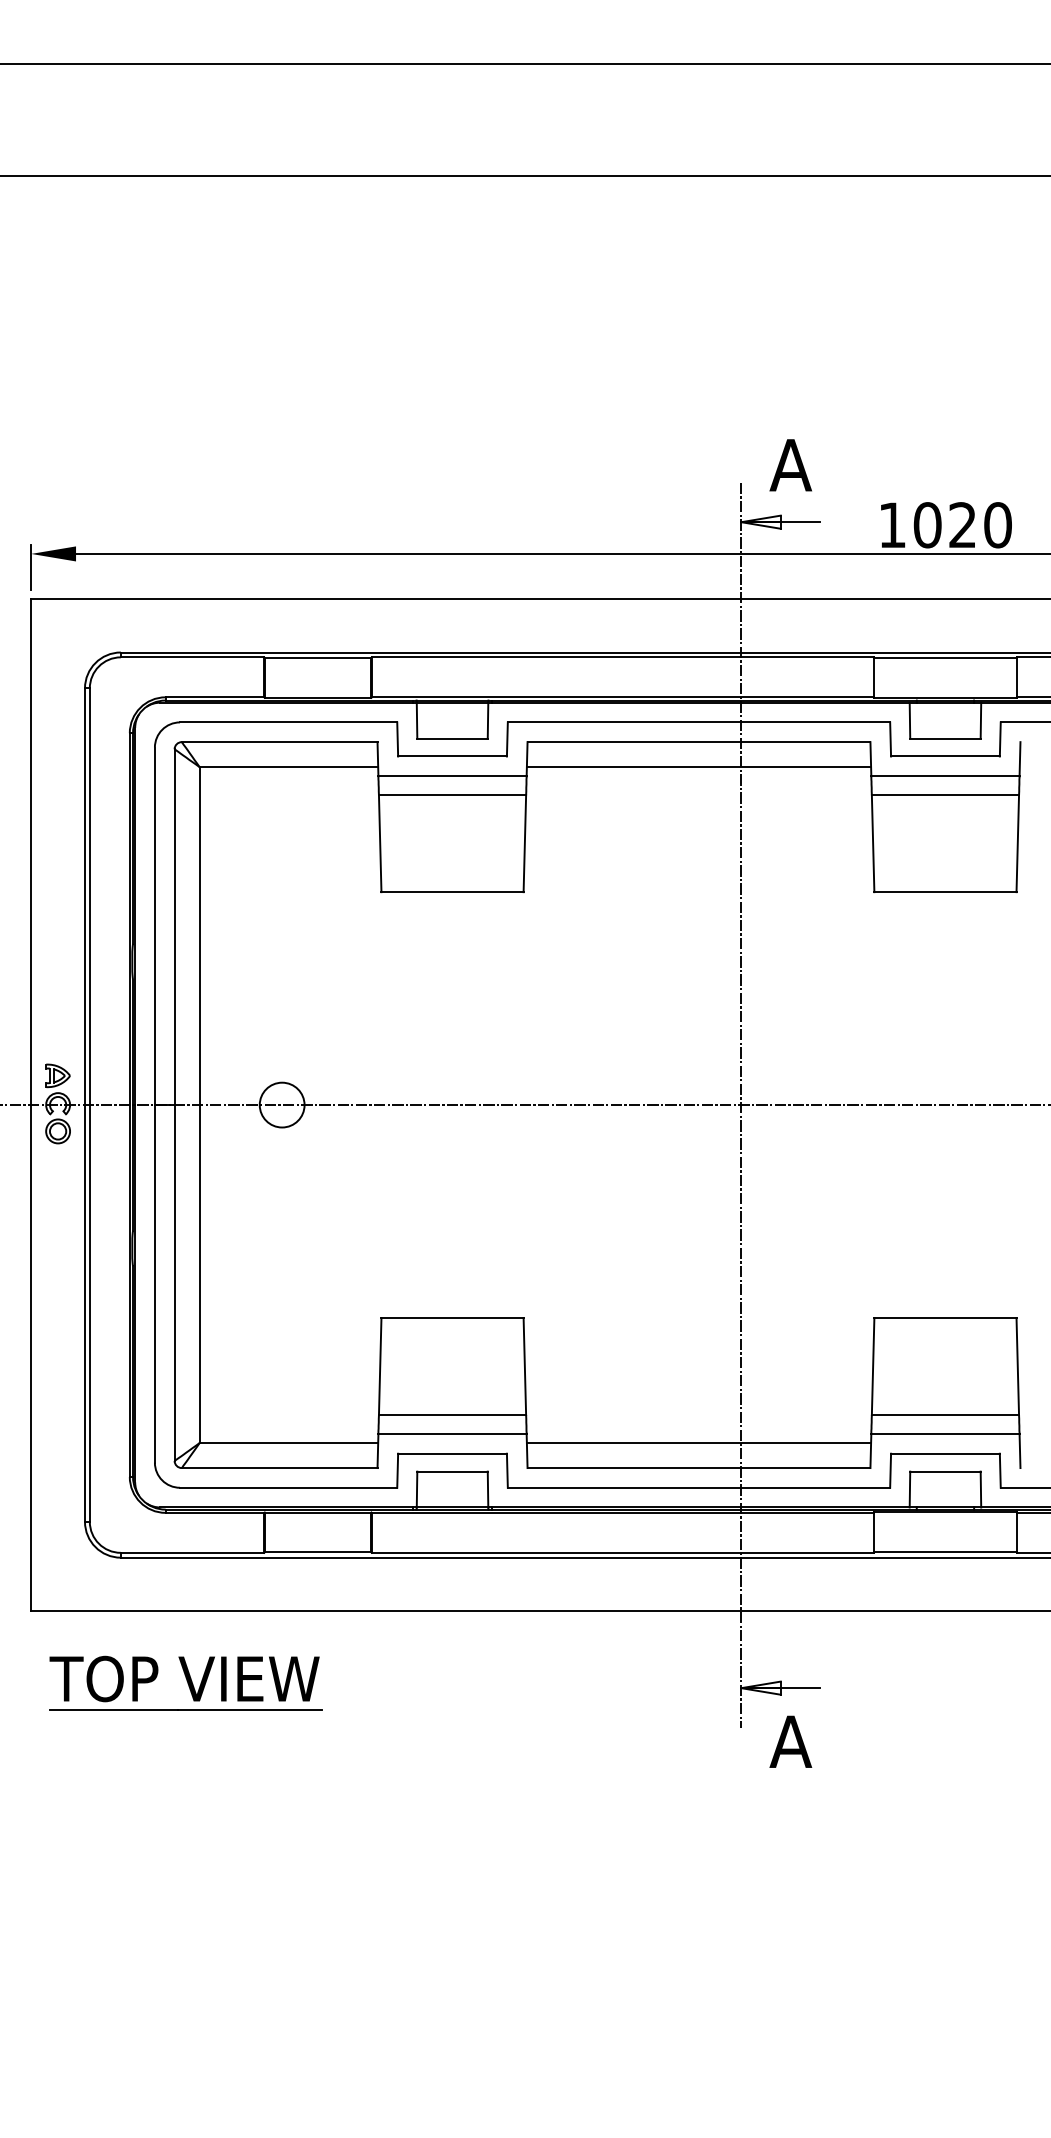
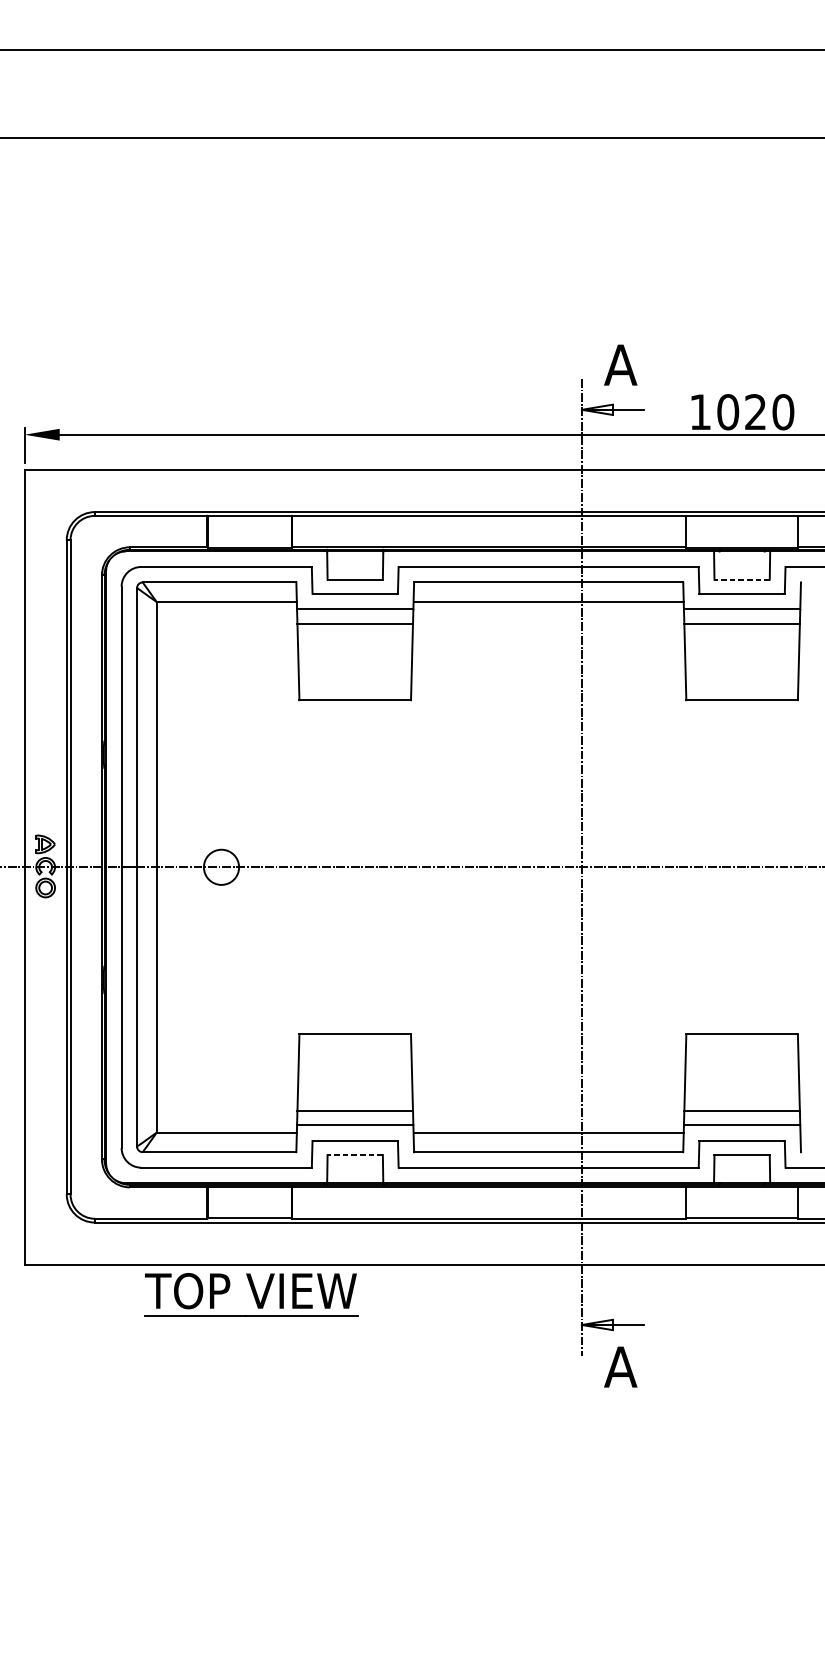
line: (944, 738) -> (741, 579), solid -> dashed
line: (452, 1471) -> (355, 1154), solid -> dashed
part: (185, 1682) -> (251, 1293), moved

